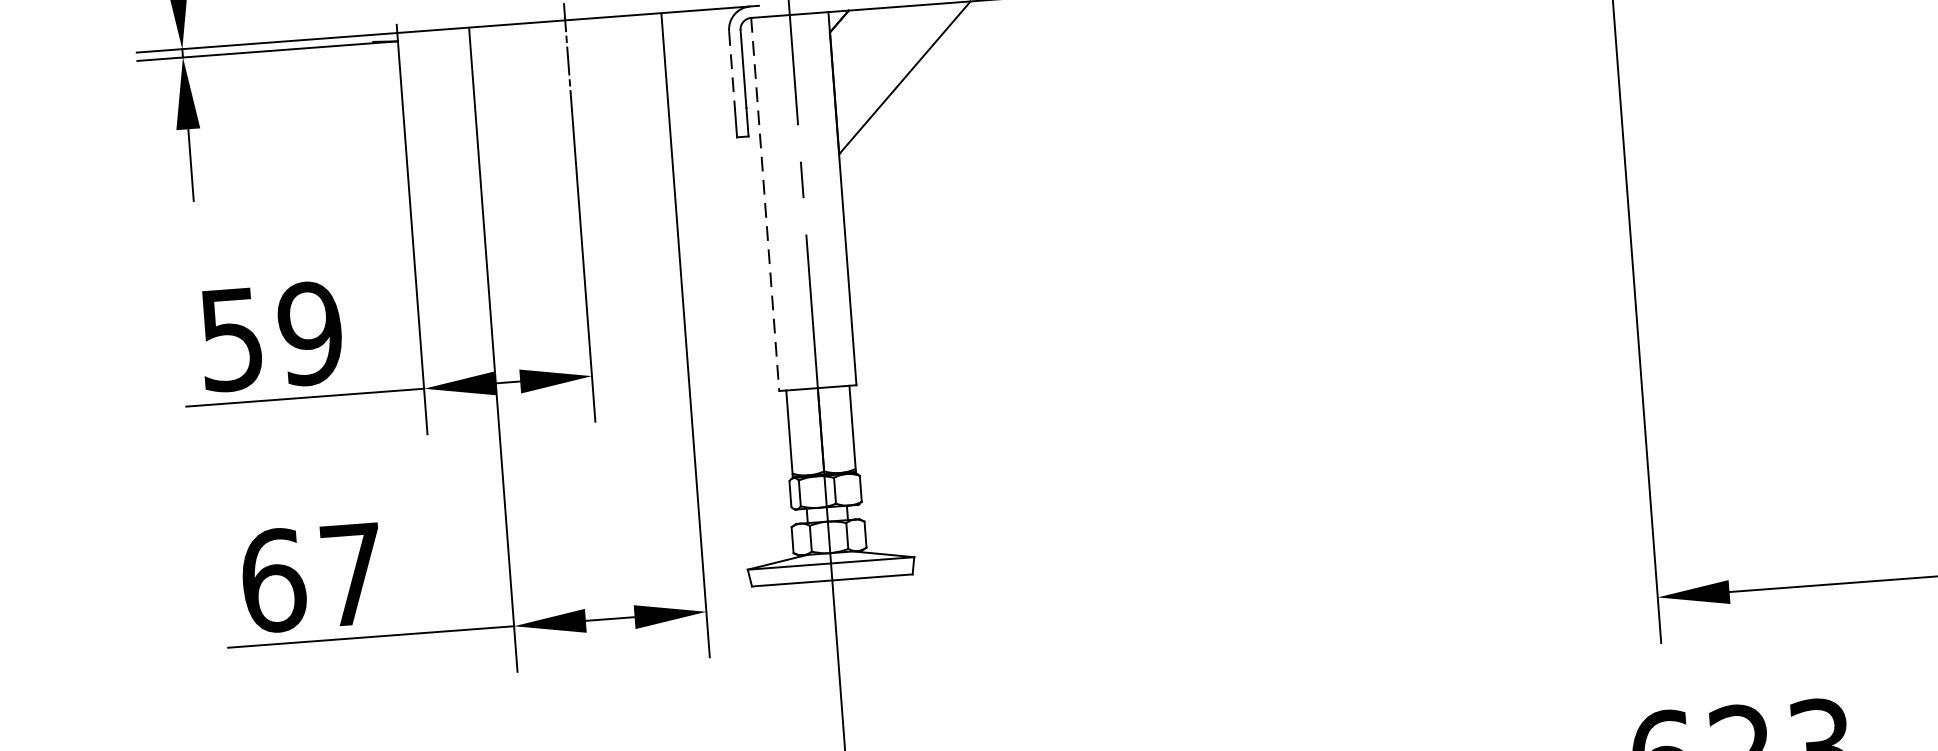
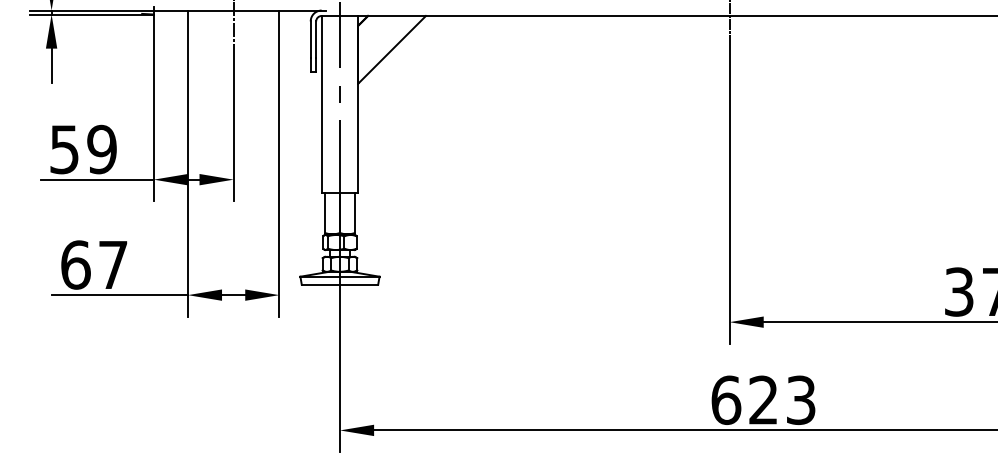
line: (731, 71) -> (310, 40), dashed -> solid
line: (764, 204) -> (321, 104), dashed -> solid

